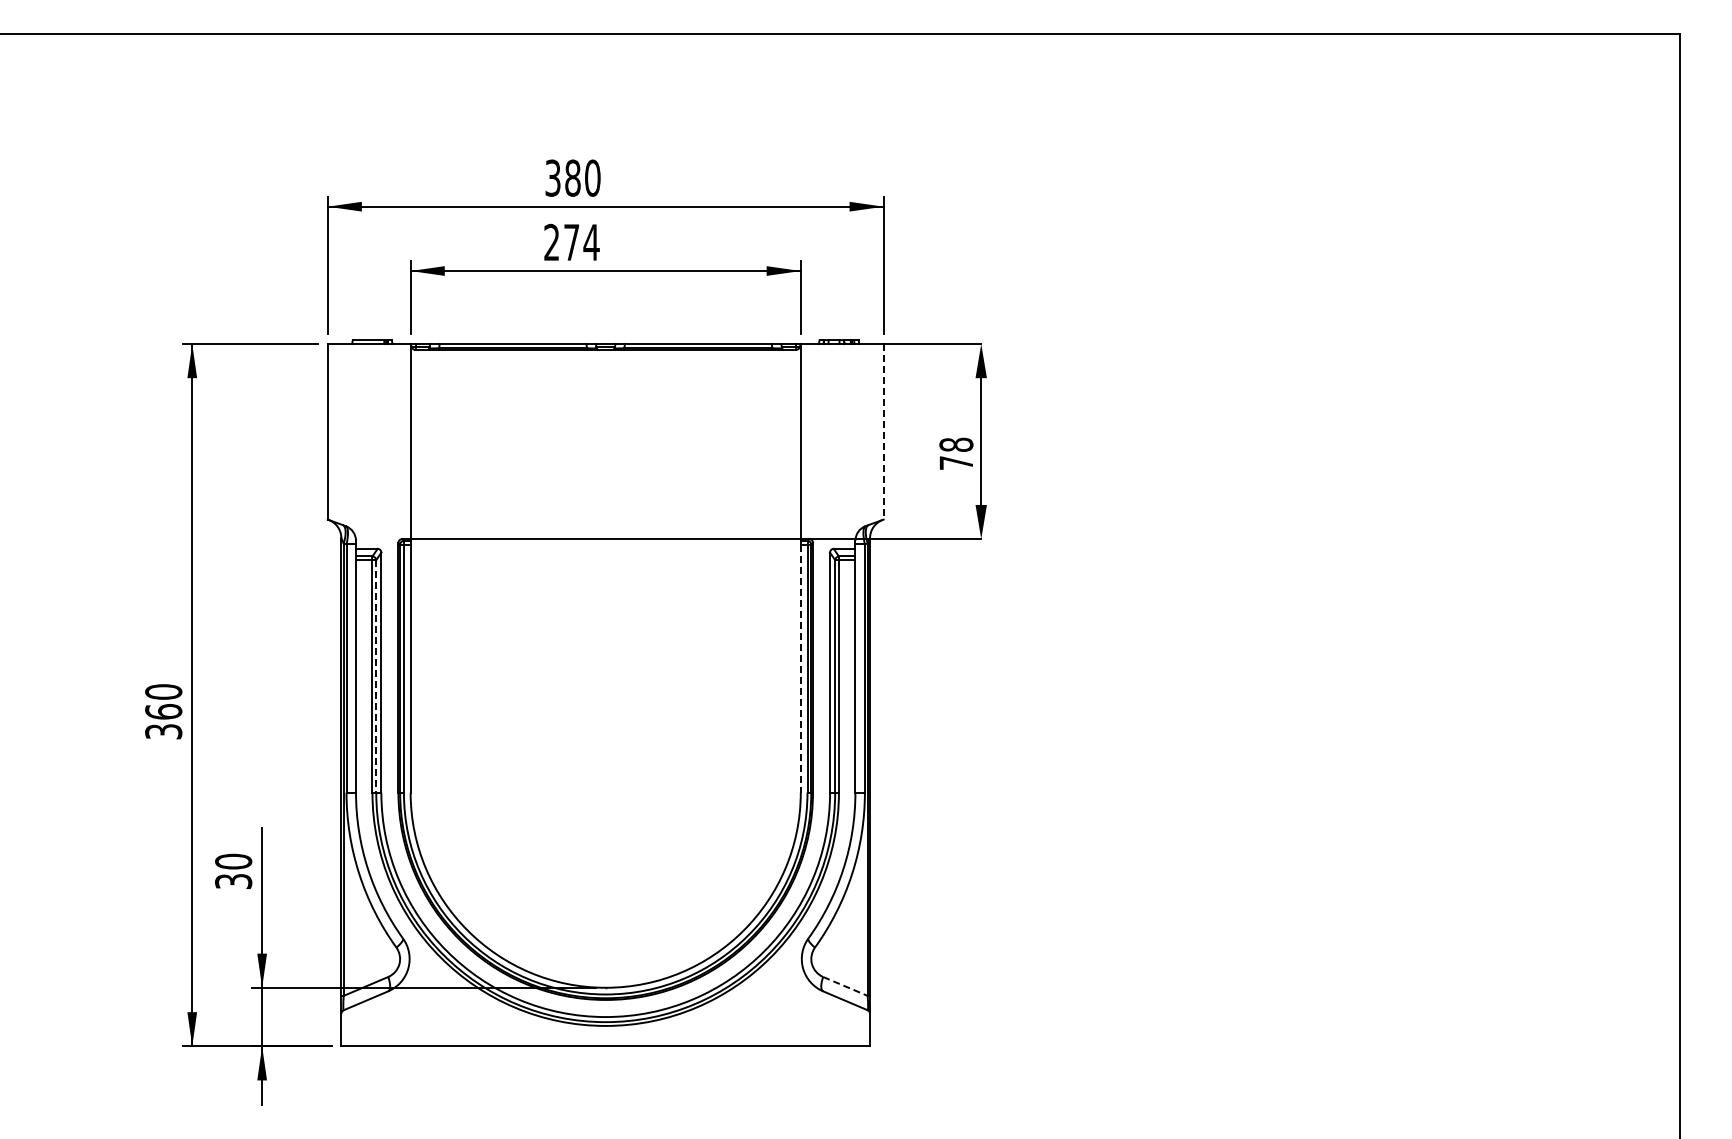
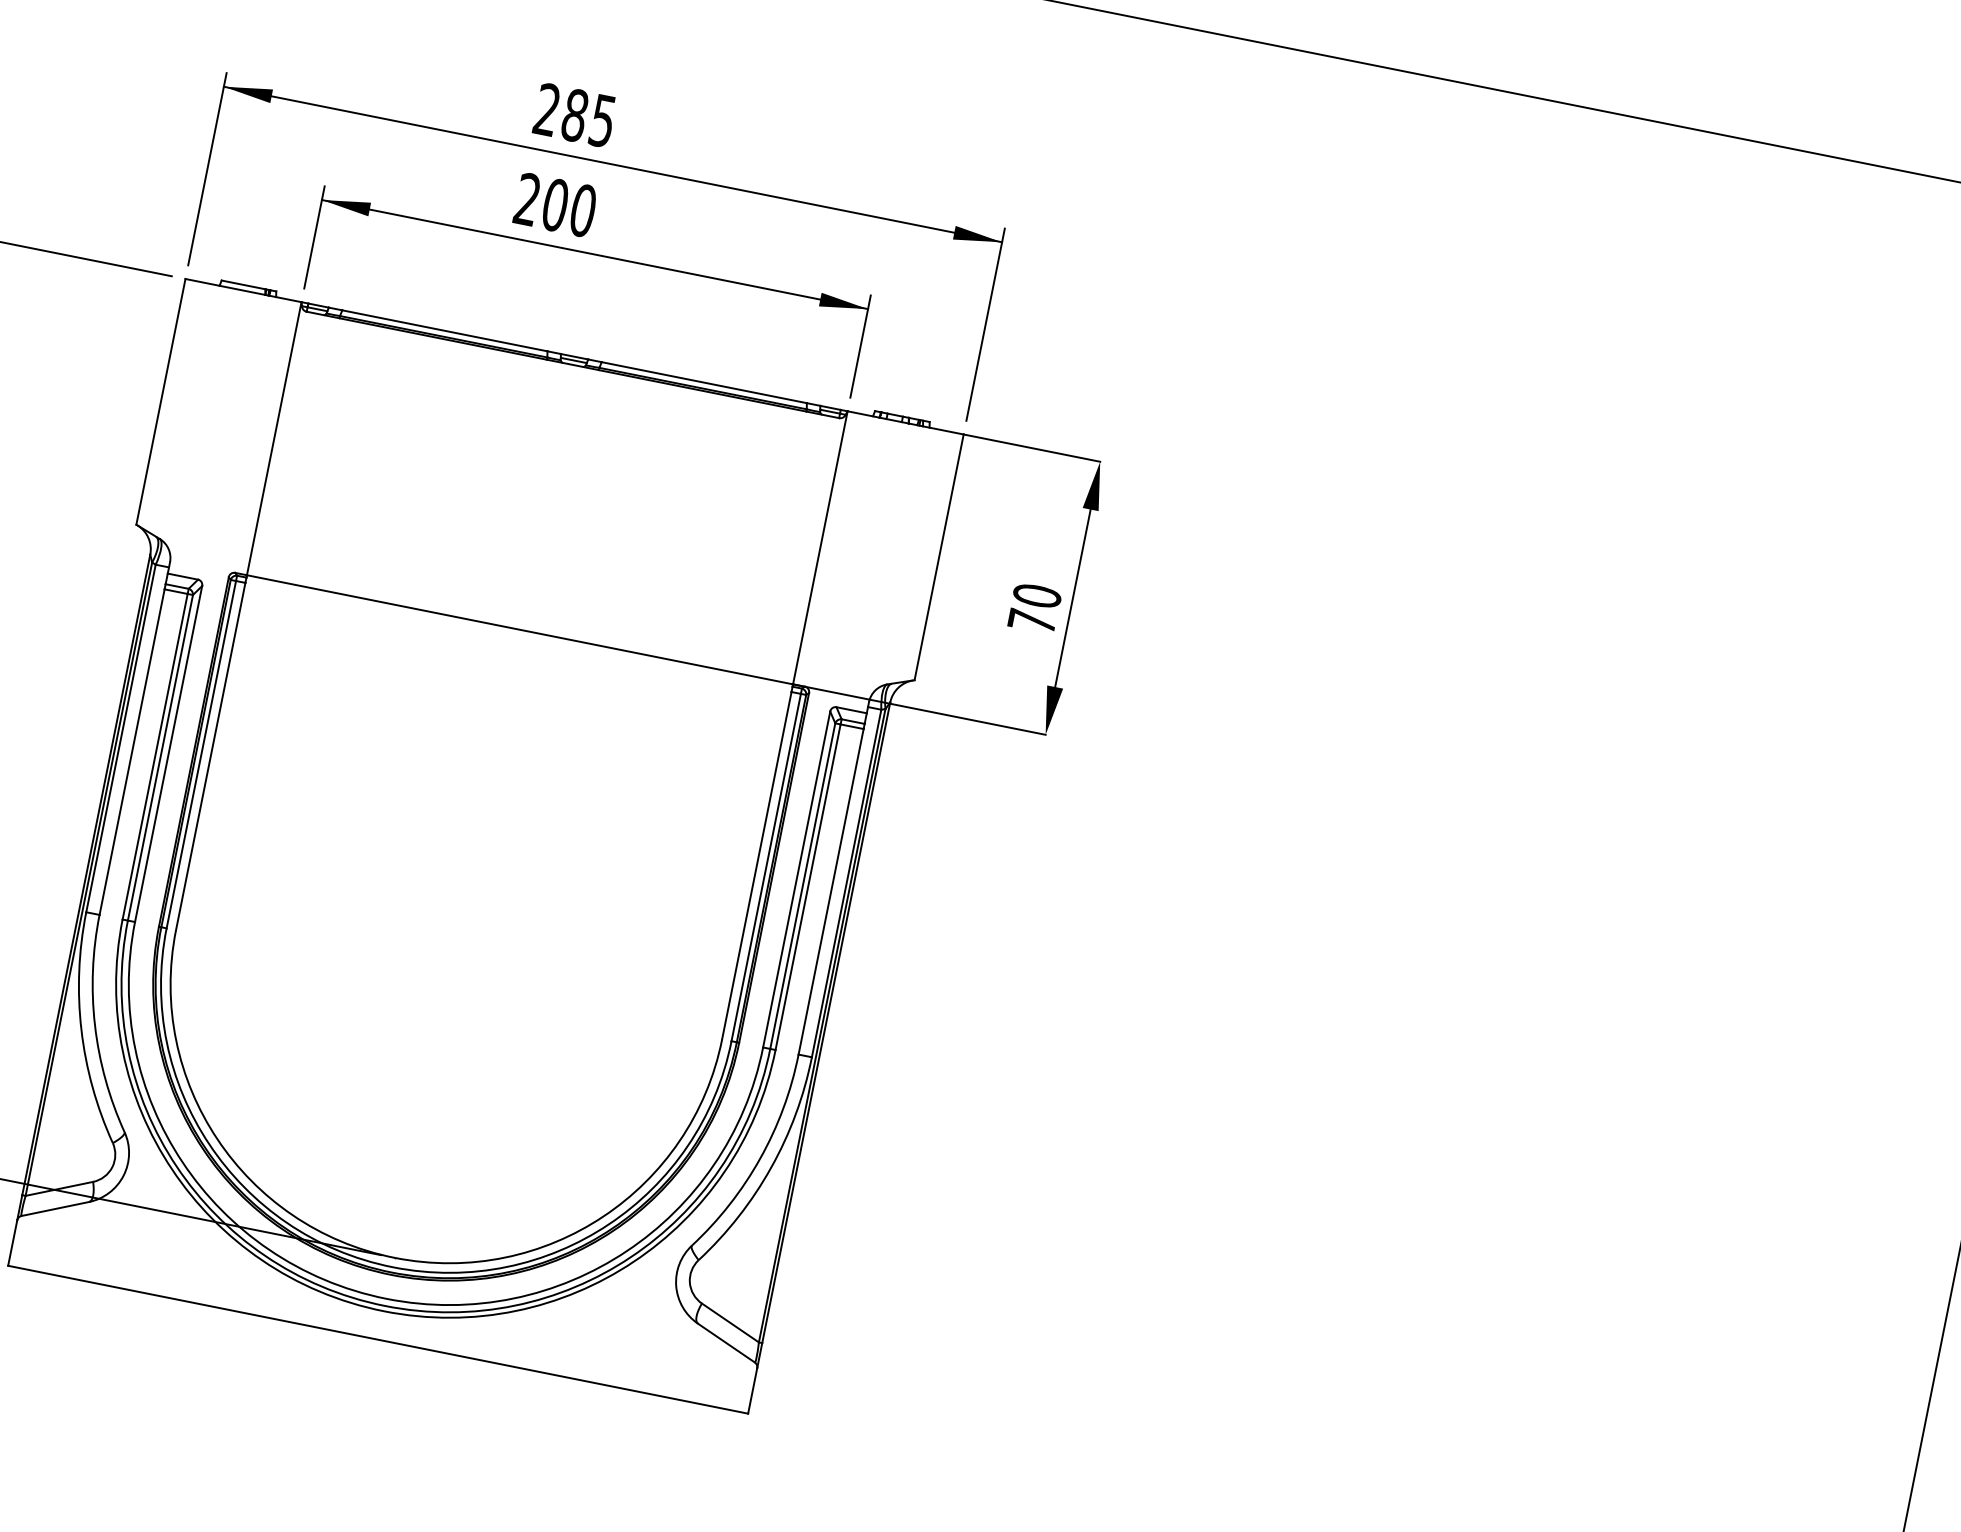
text: (572, 177) -> (574, 114), 380 -> 285
text: (581, 242) -> (569, 207), 274 -> 200
line: (883, 431) -> (938, 556), dashed -> solid
text: (956, 444) -> (1037, 595), 78 -> 70
line: (800, 669) -> (756, 866), dashed -> solid
line: (376, 676) -> (160, 757), dashed -> solid
line: (845, 986) -> (730, 1323), dashed -> solid

